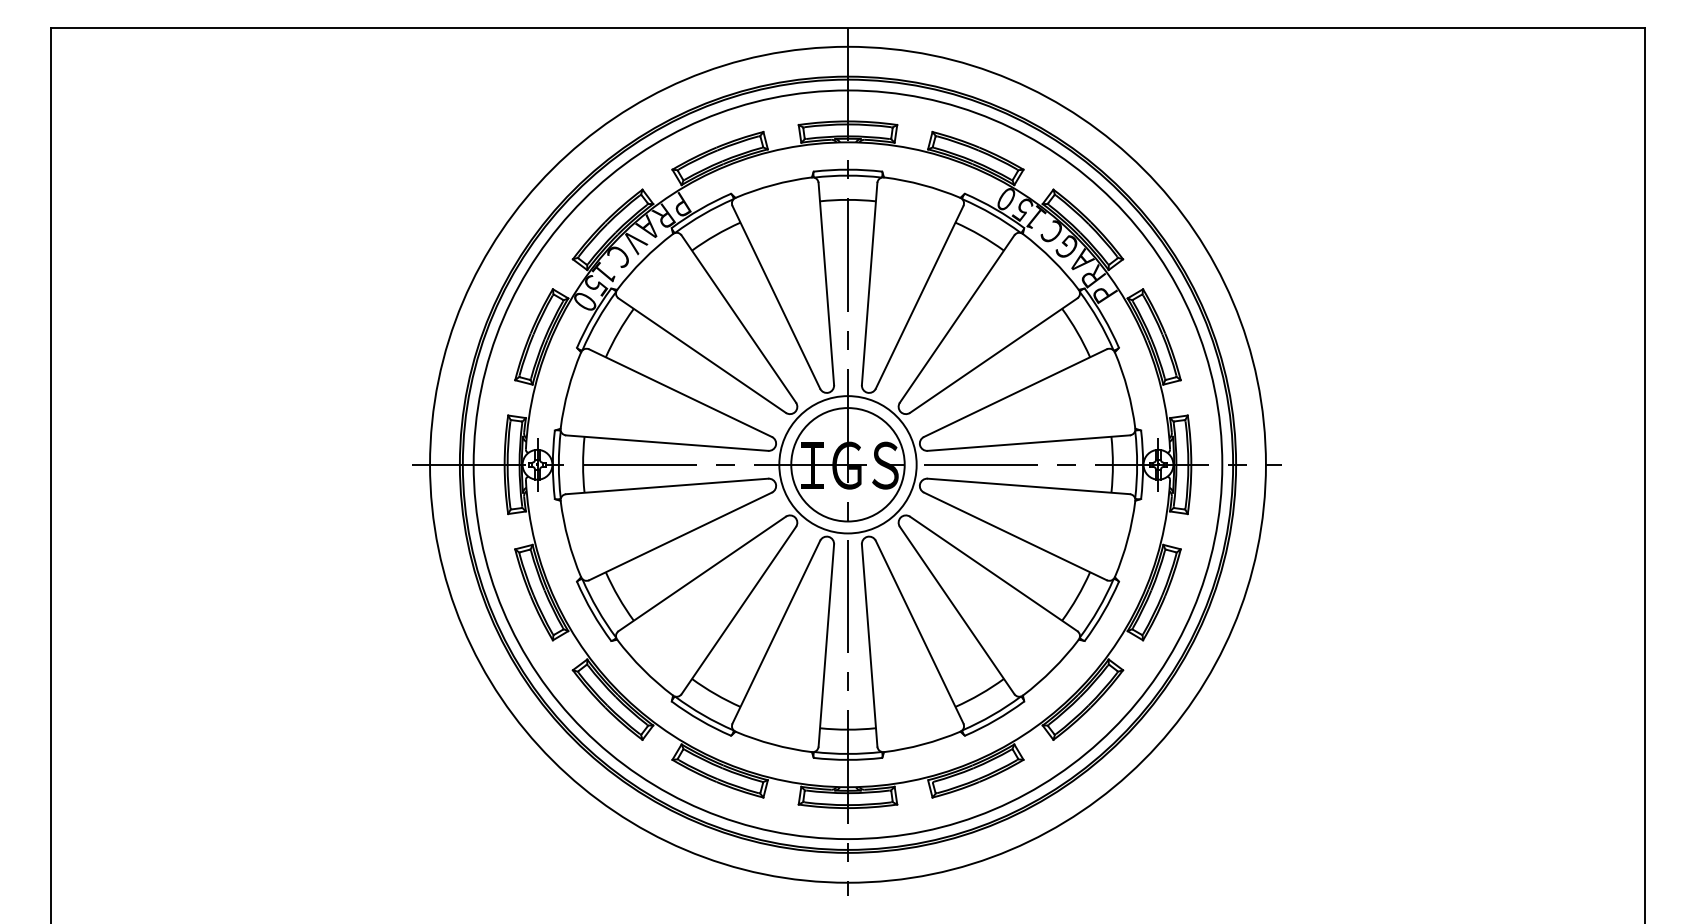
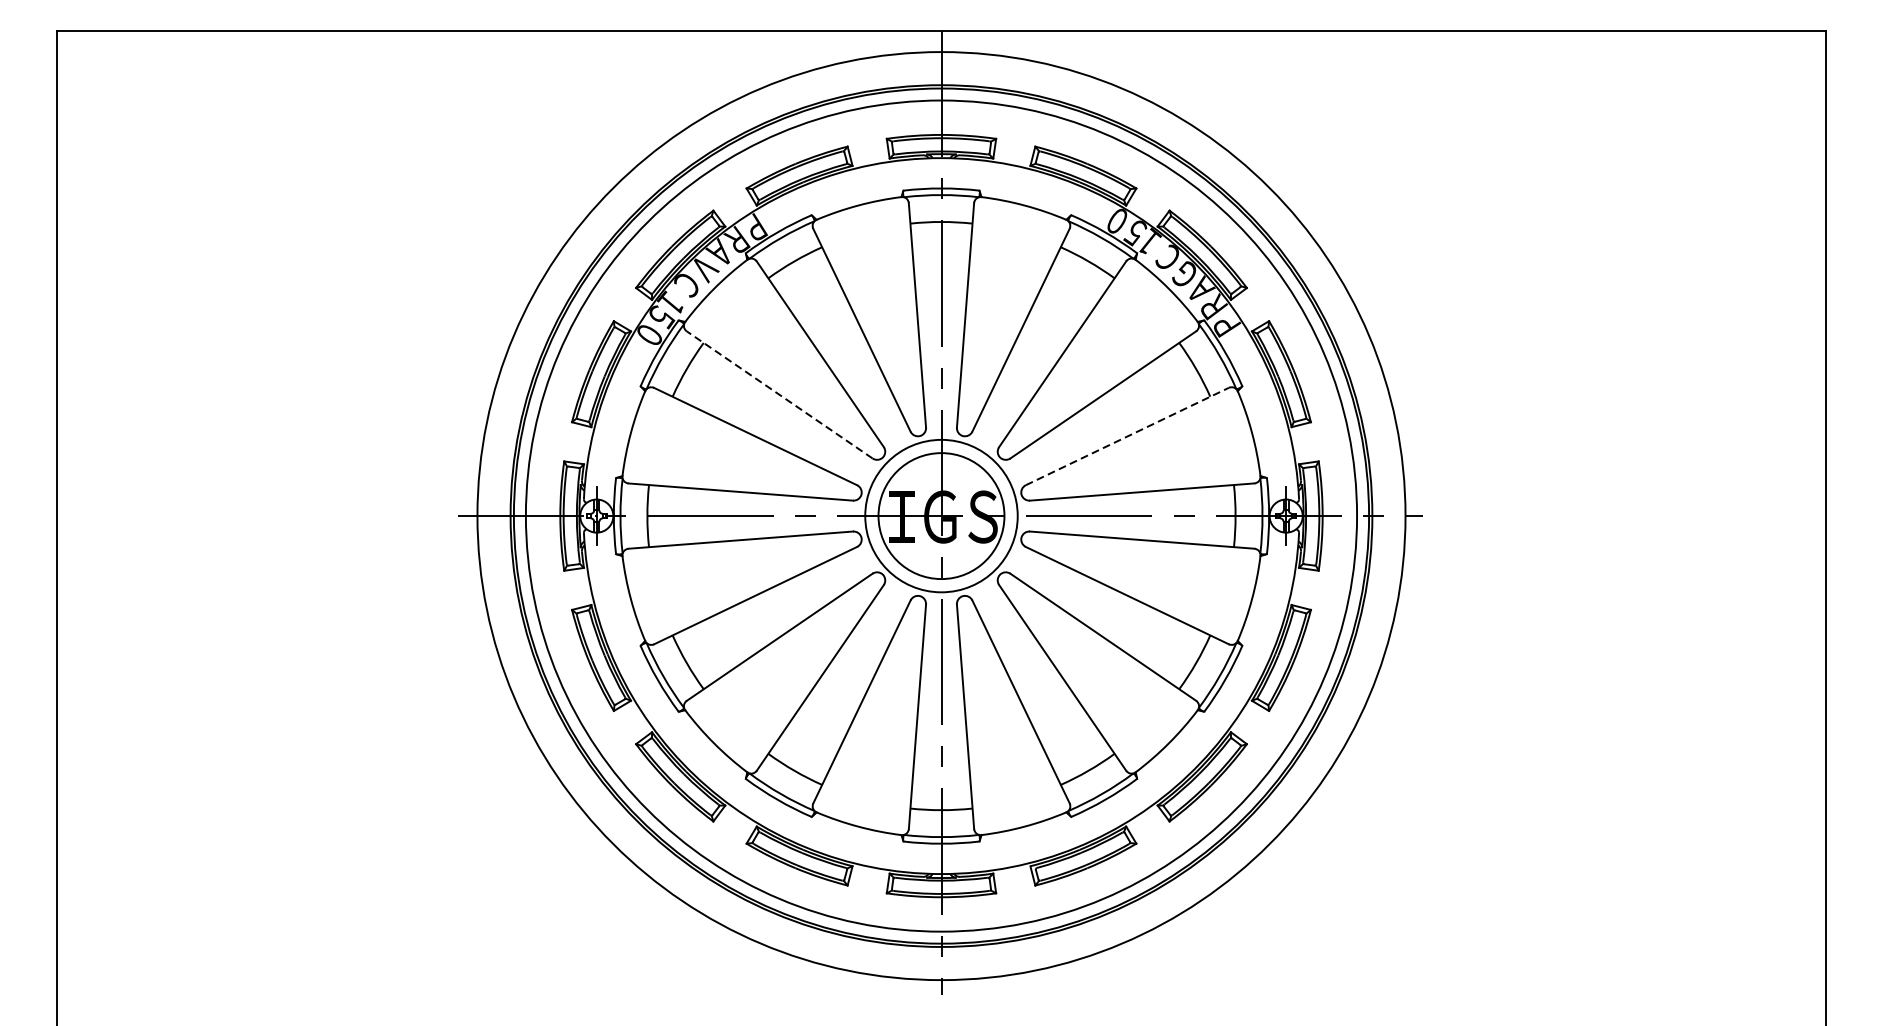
line: (701, 355) -> (778, 394), solid -> dashed
line: (1015, 392) -> (1127, 435), solid -> dashed

